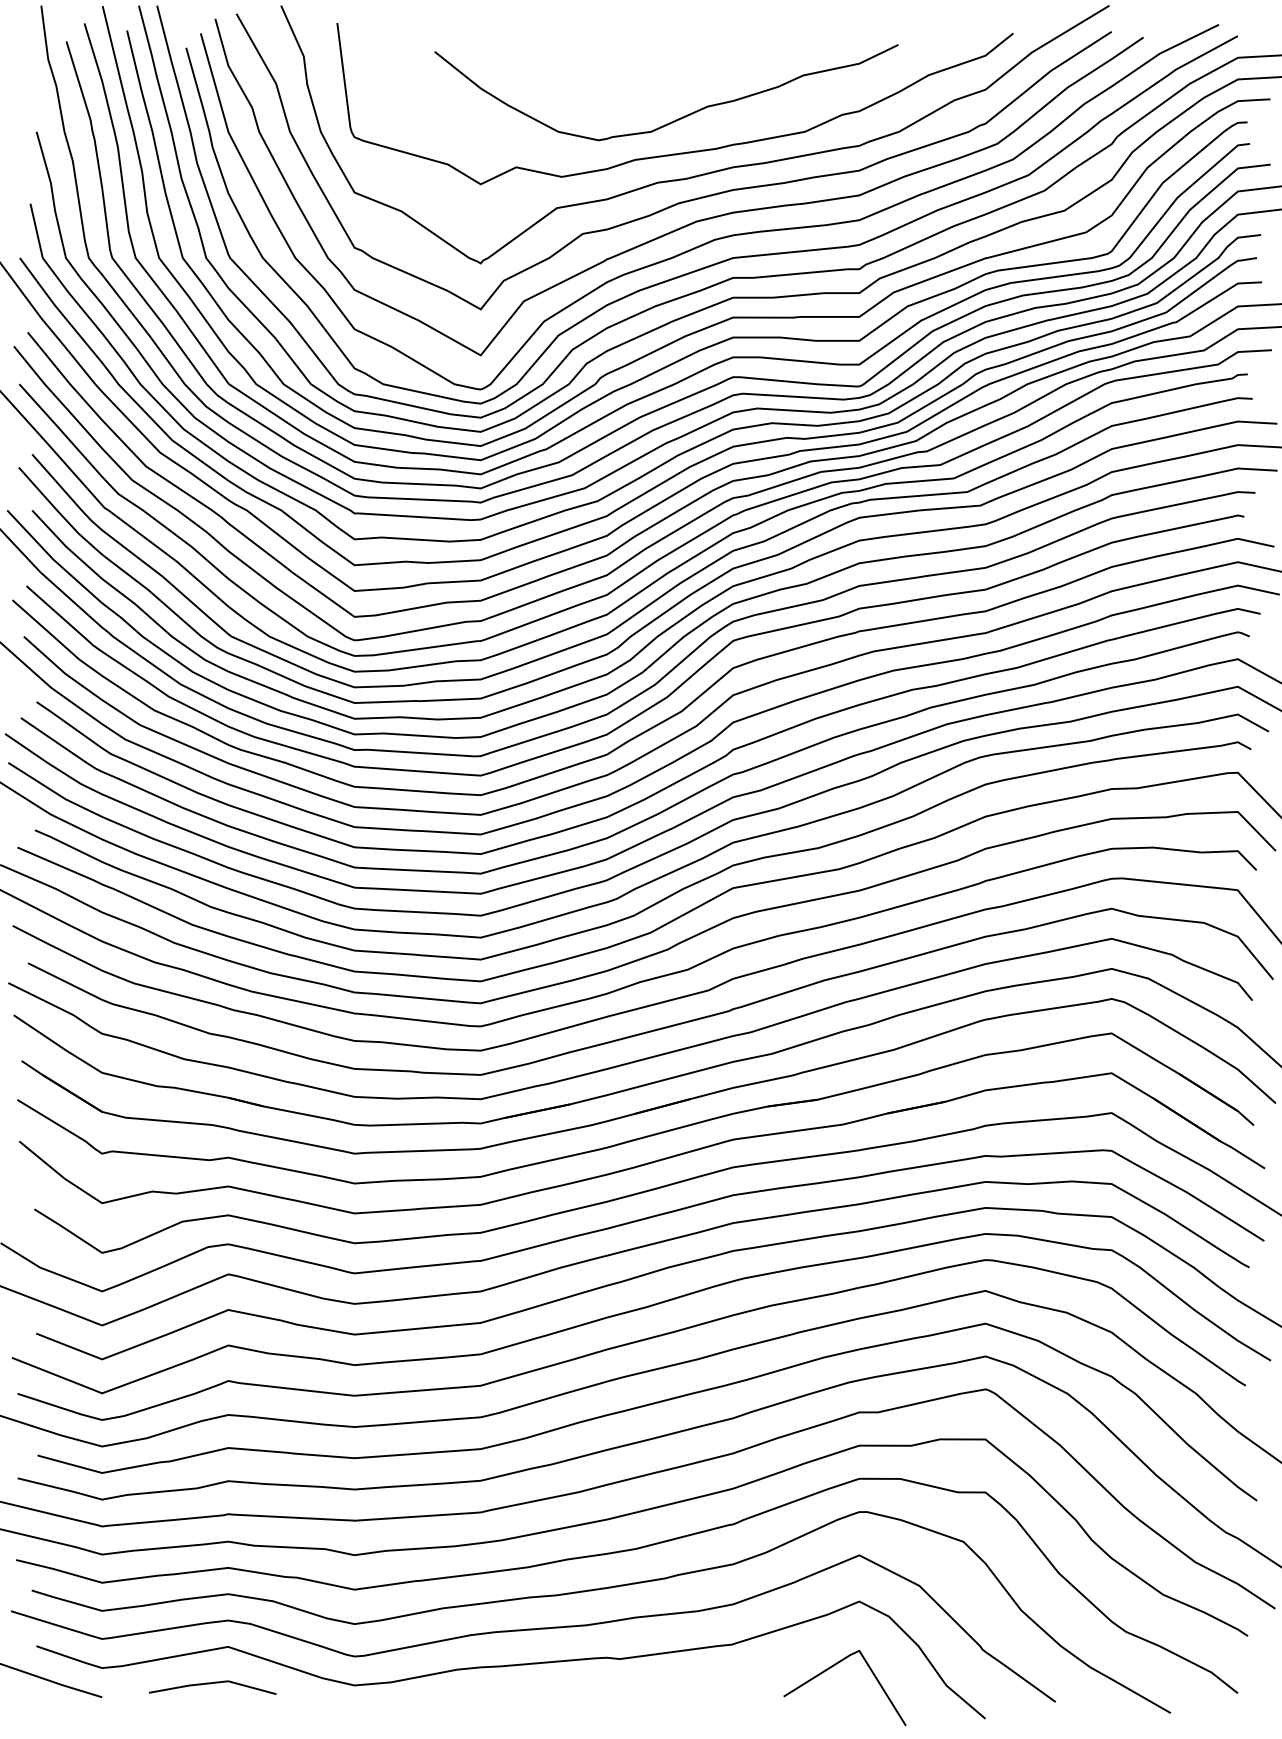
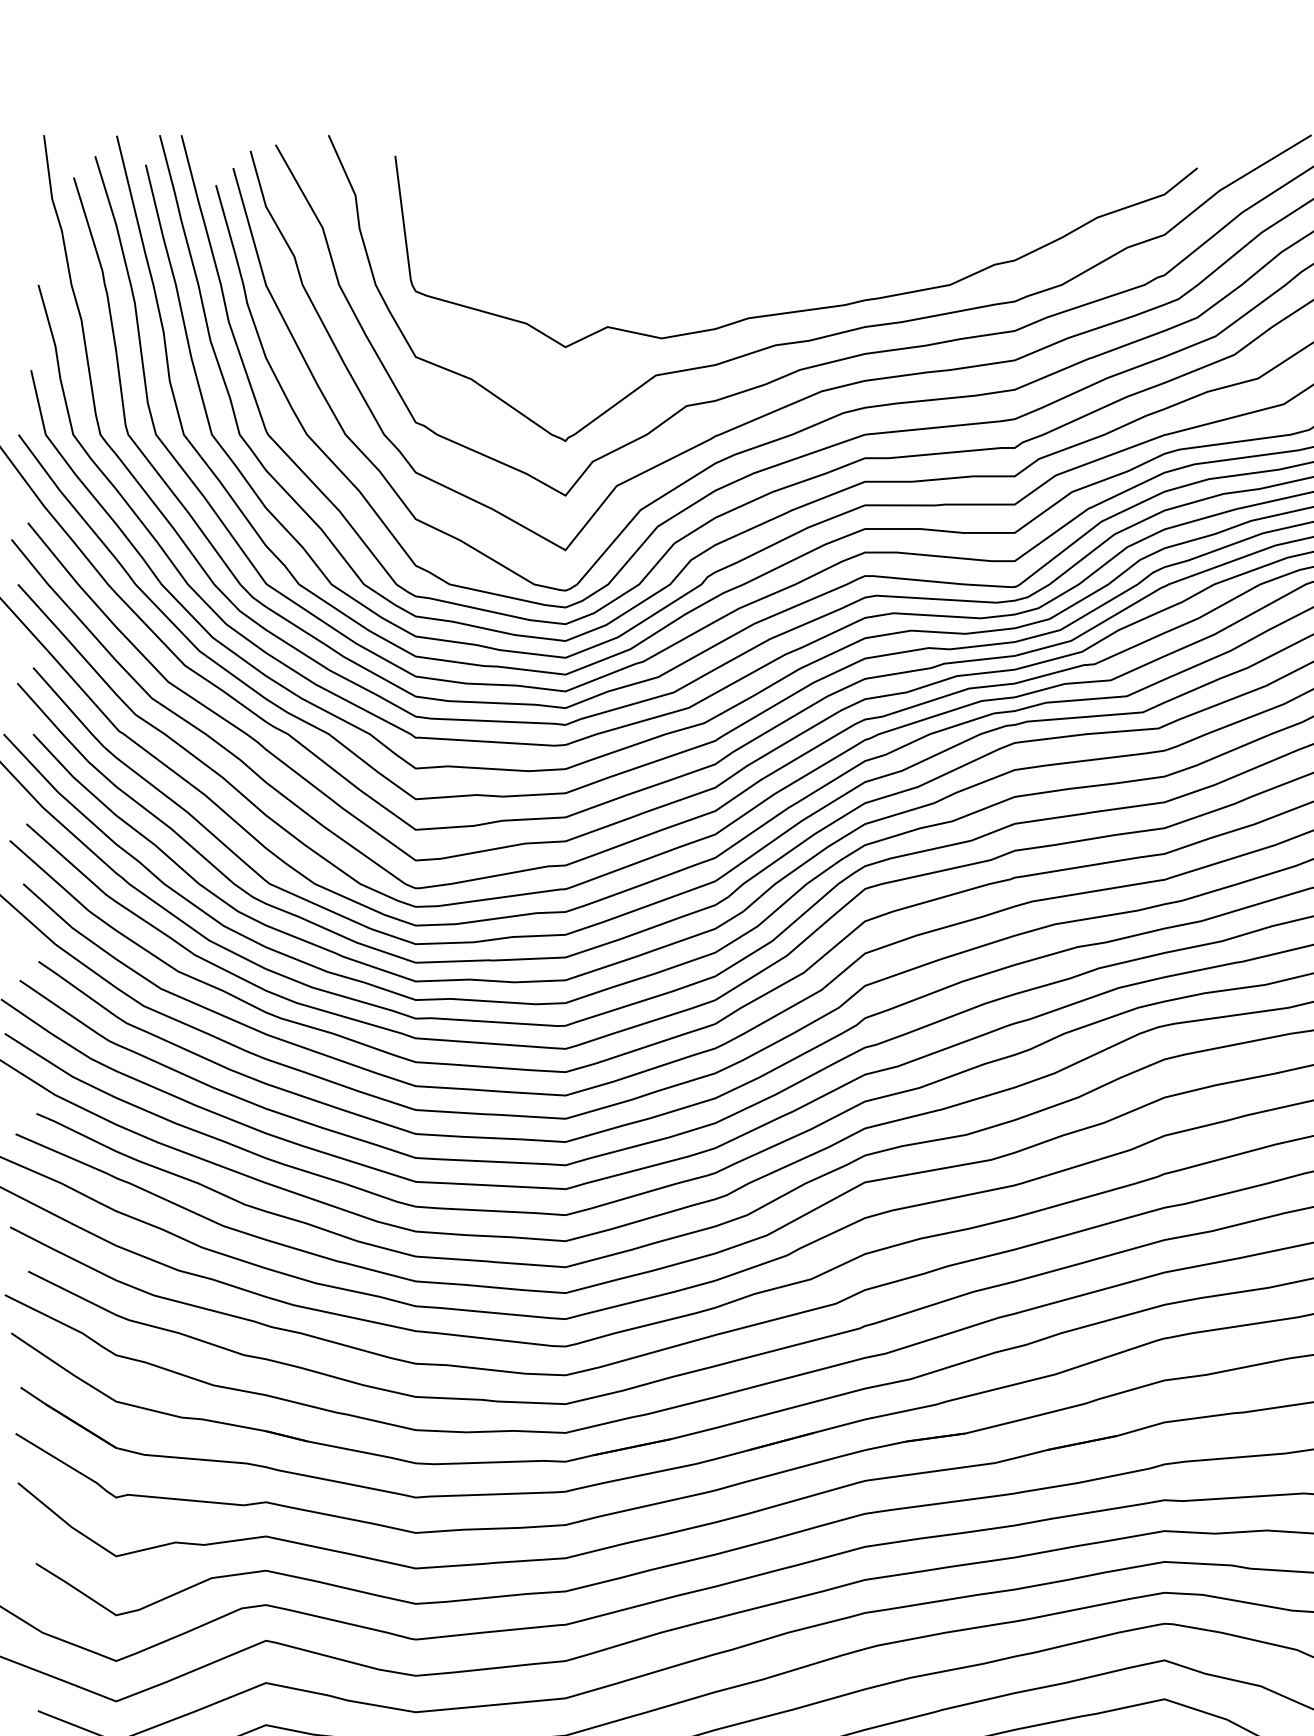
curve: (678, 118) -> (800, 269), removed

